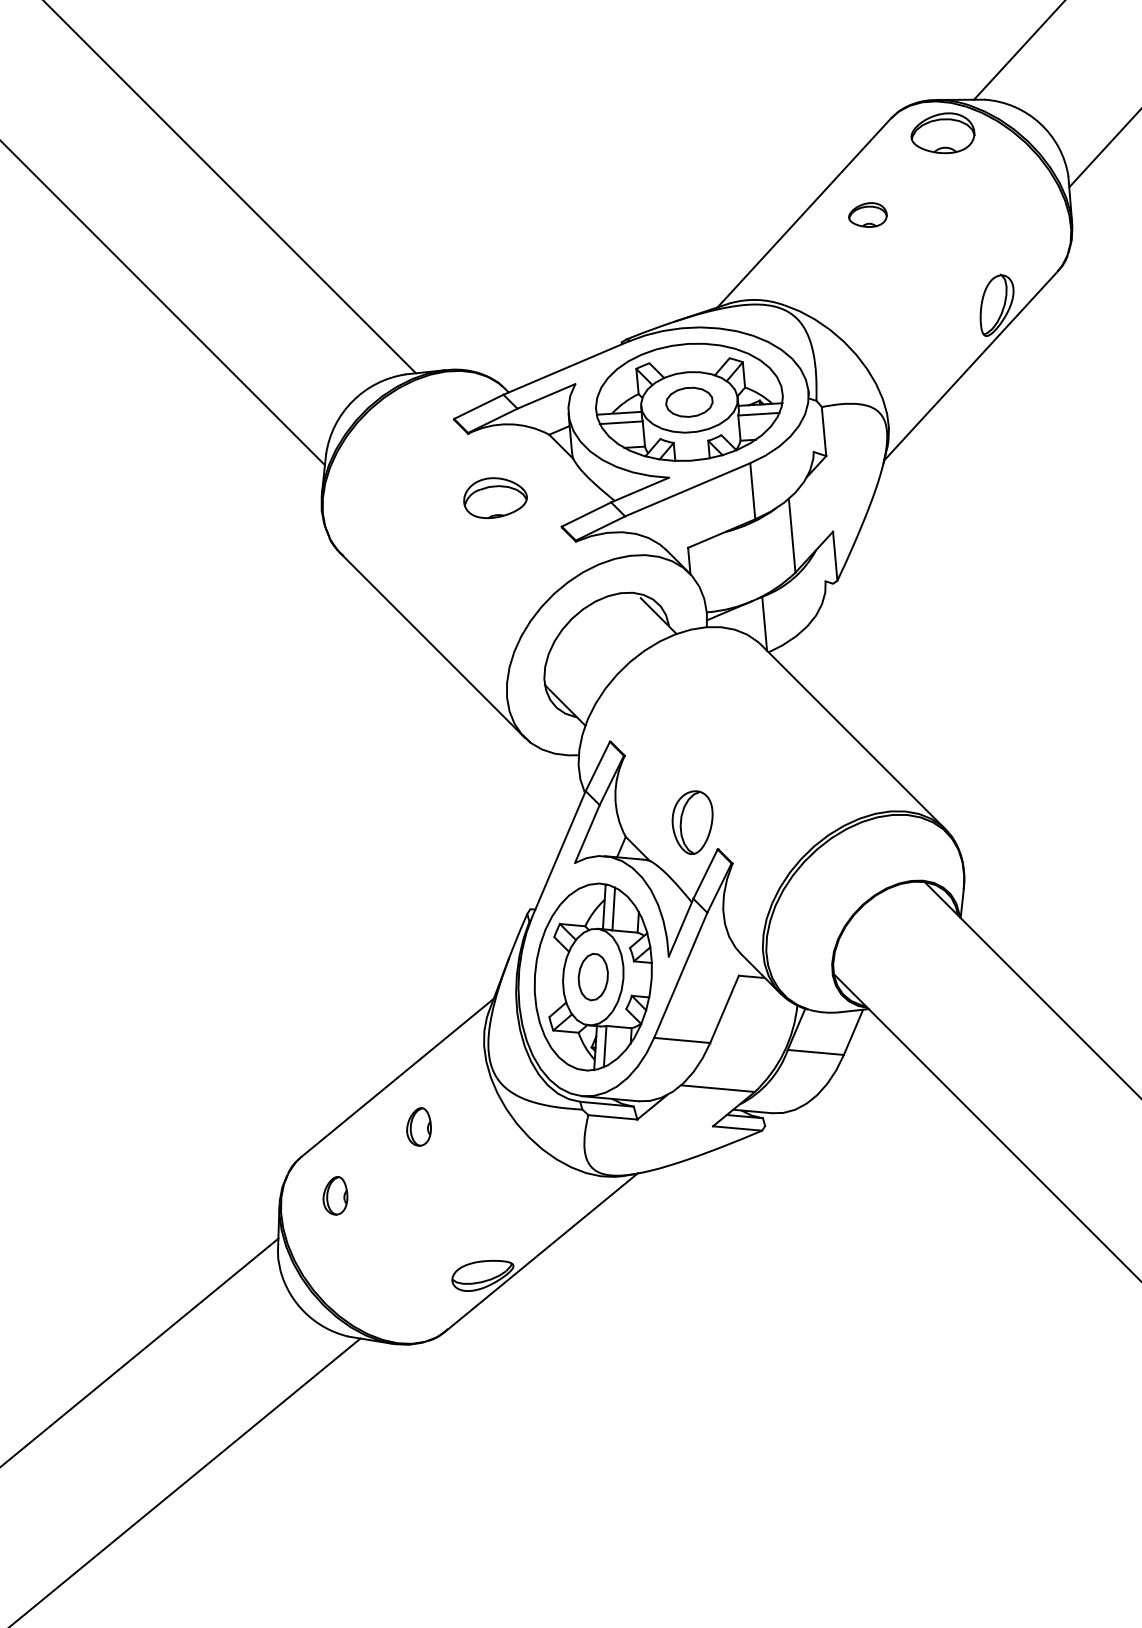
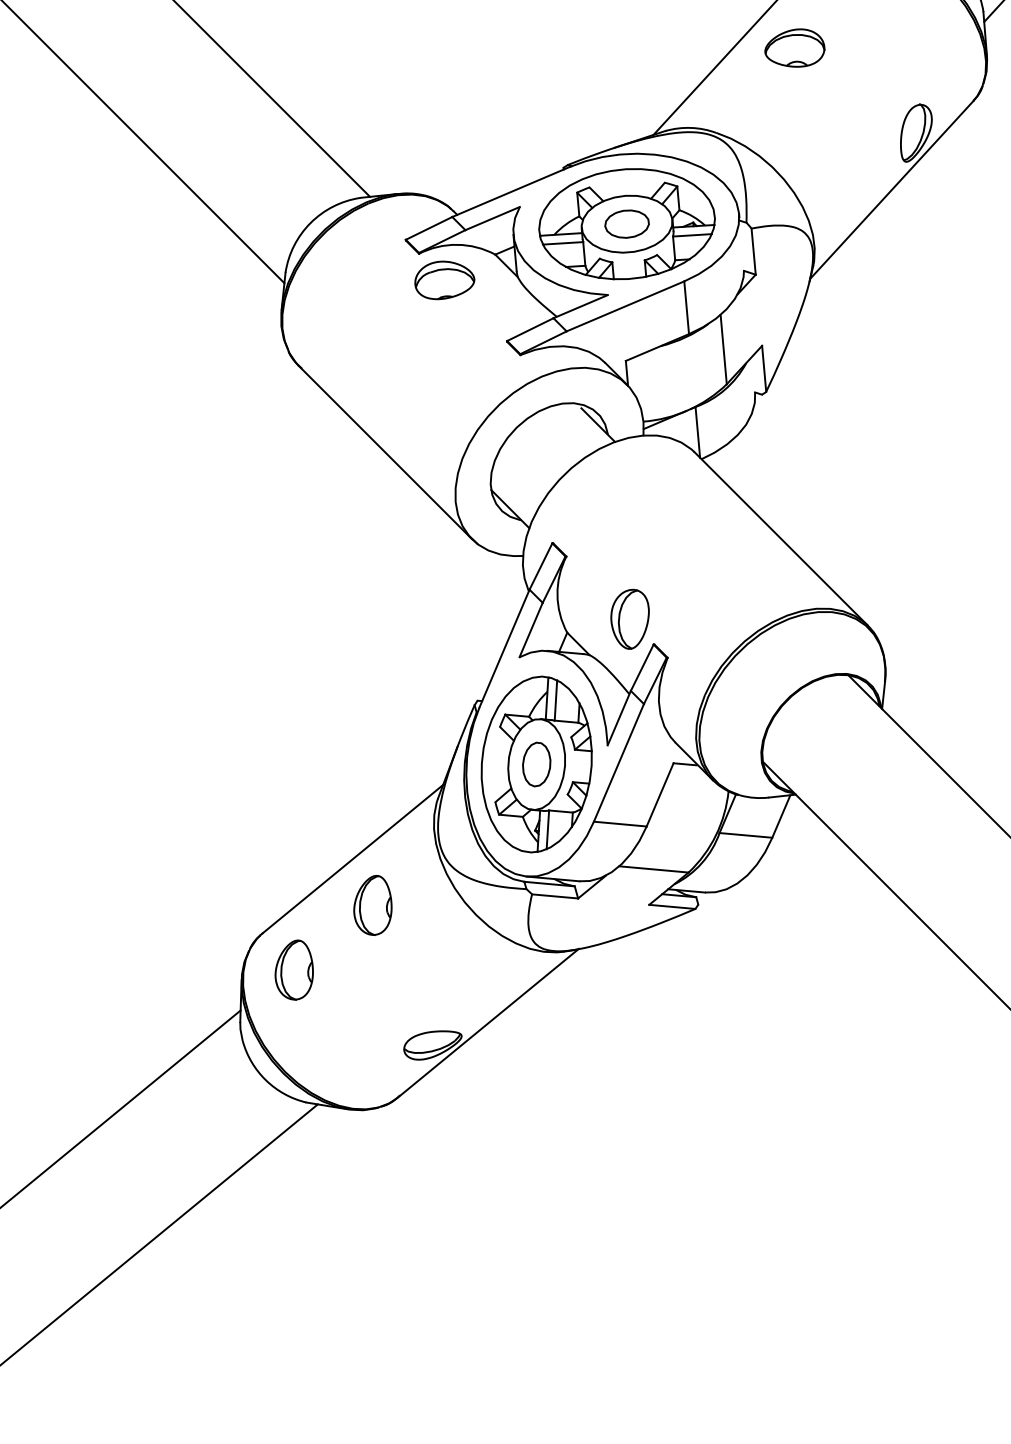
part: (867, 214) -> (794, 47), size x1.67
part: (495, 498) -> (444, 280), moved
part: (418, 1126) -> (372, 905), size x1.67
part: (335, 1195) -> (294, 969), size x1.67

